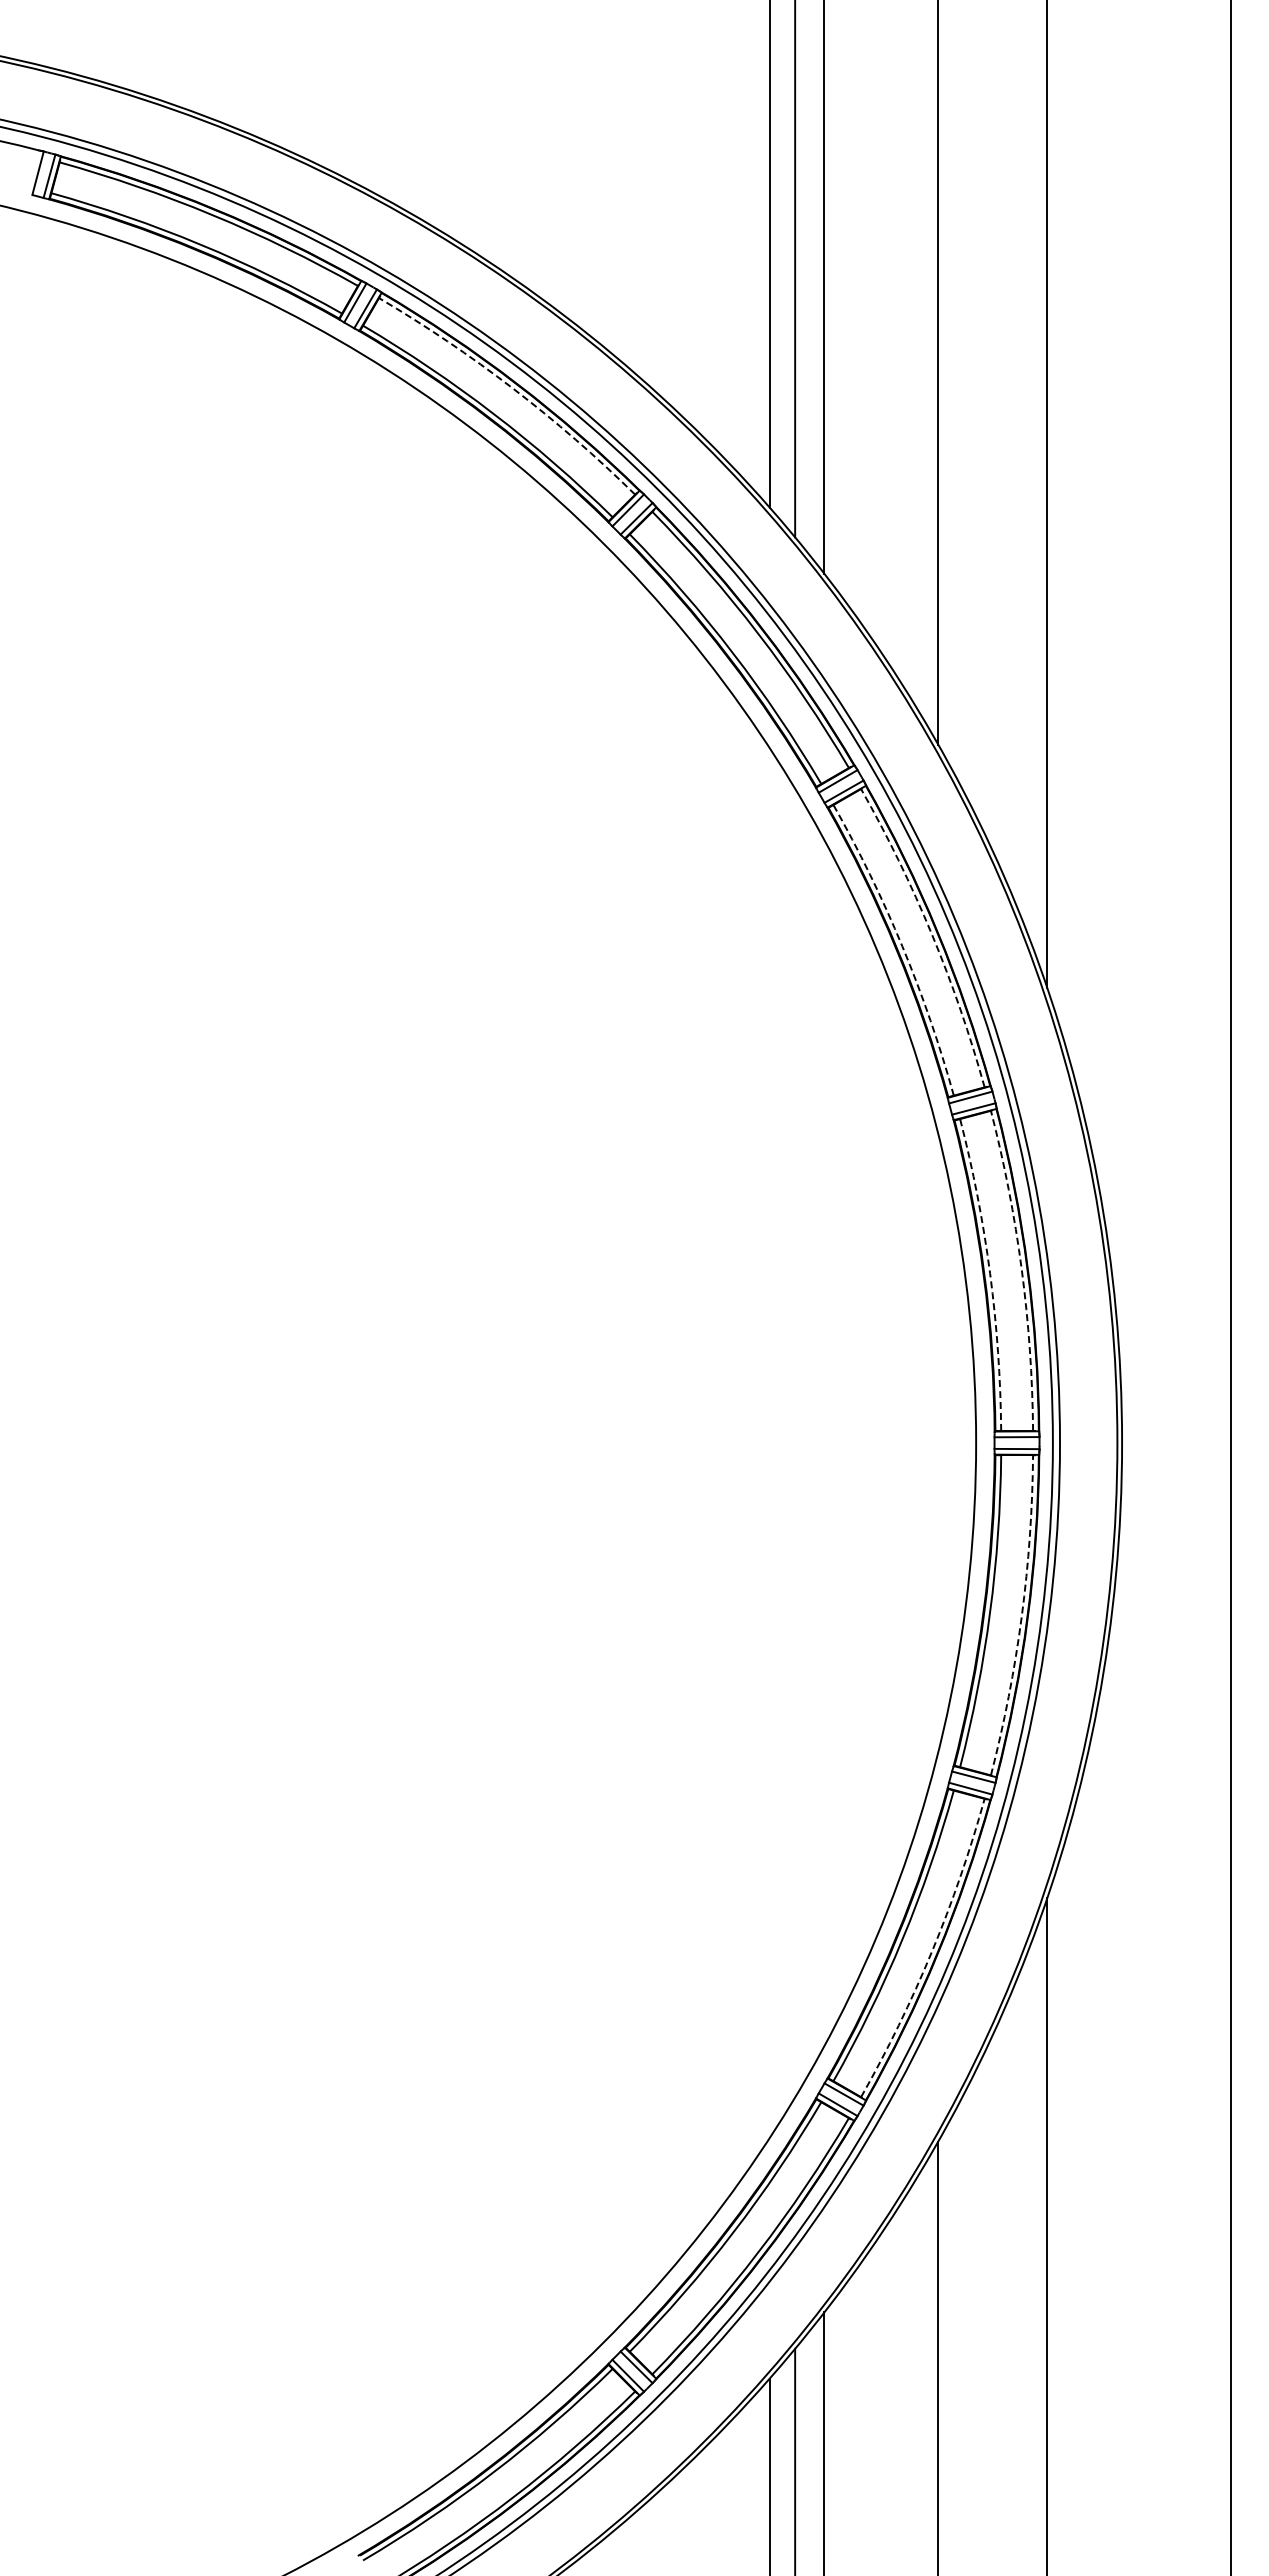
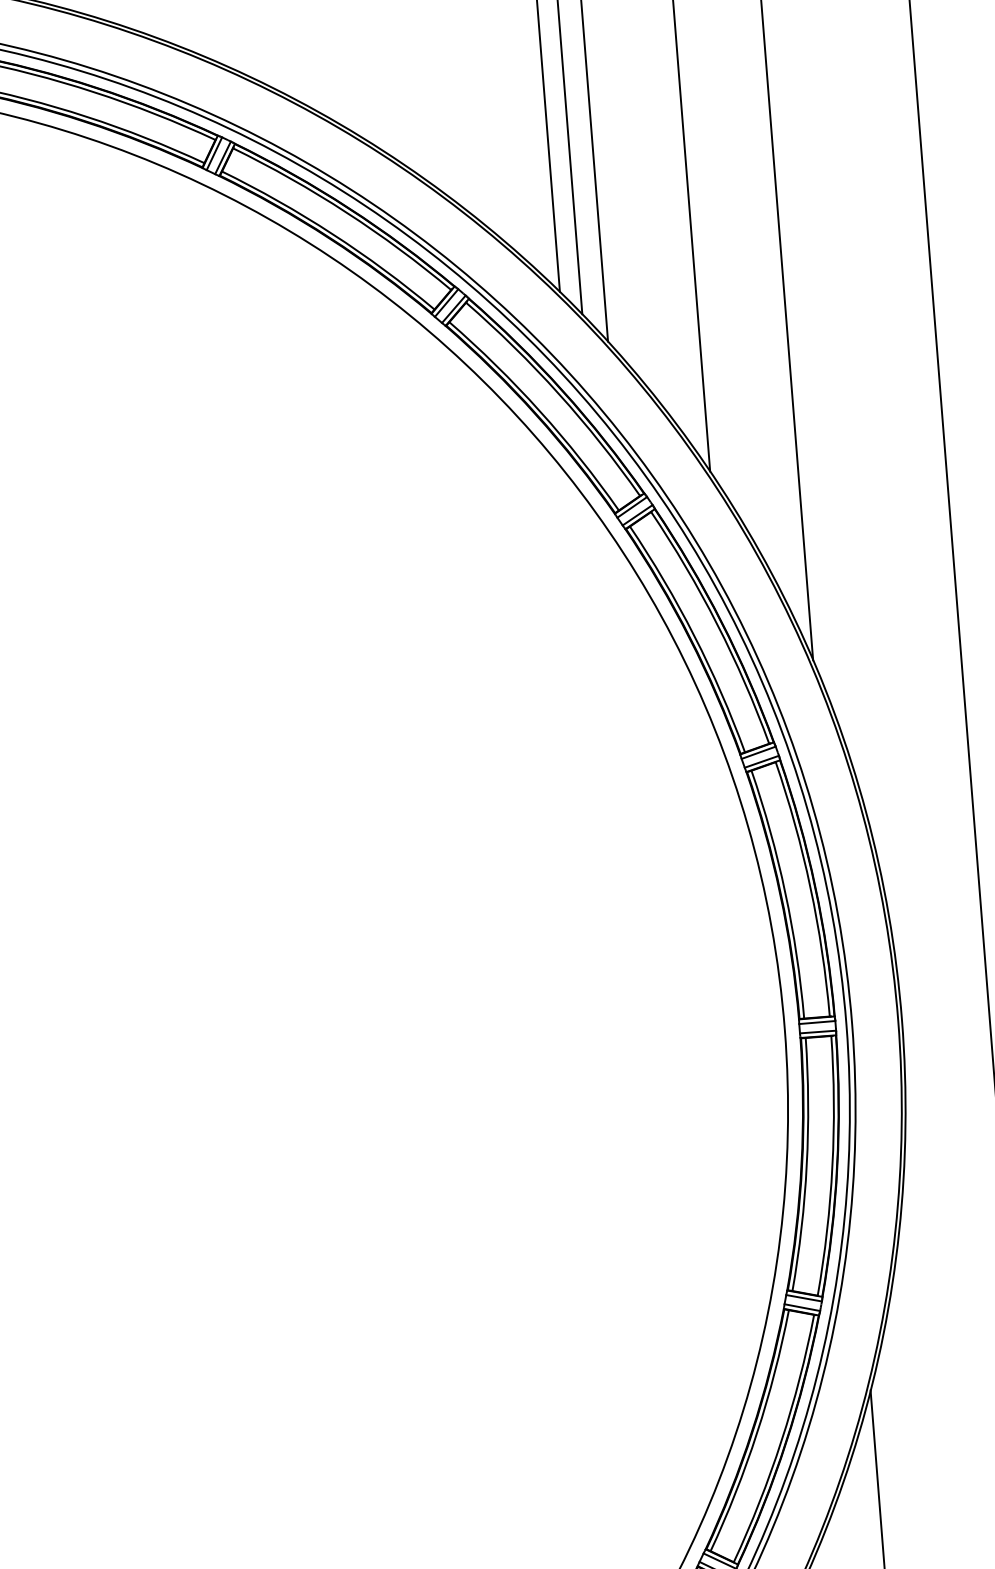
arc: (513, 388) -> (346, 212), dashed -> solid
arc: (931, 934) -> (716, 624), dashed -> solid
arc: (902, 946) -> (694, 635), dashed -> solid
arc: (1021, 1269) -> (810, 887), dashed -> solid
arc: (990, 1273) -> (785, 892), dashed -> solid
arc: (1021, 1616) -> (832, 1166), dashed -> solid
arc: (931, 1951) -> (781, 1440), dashed -> solid

